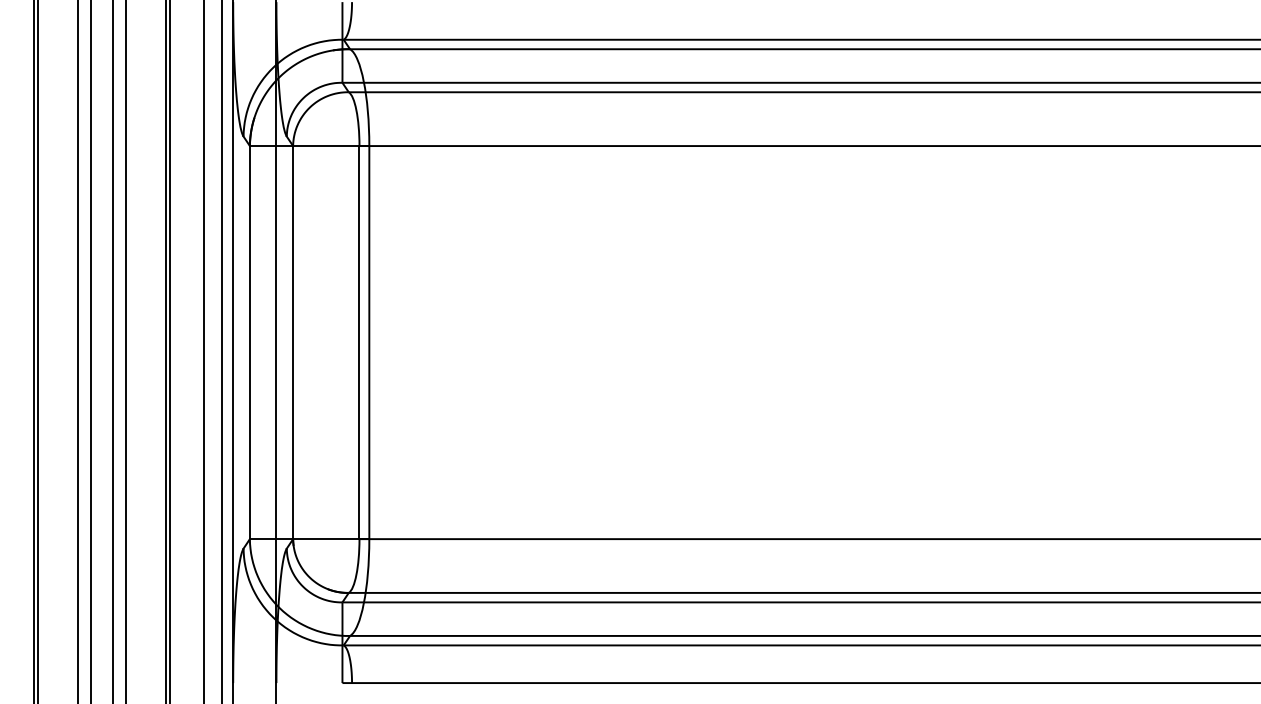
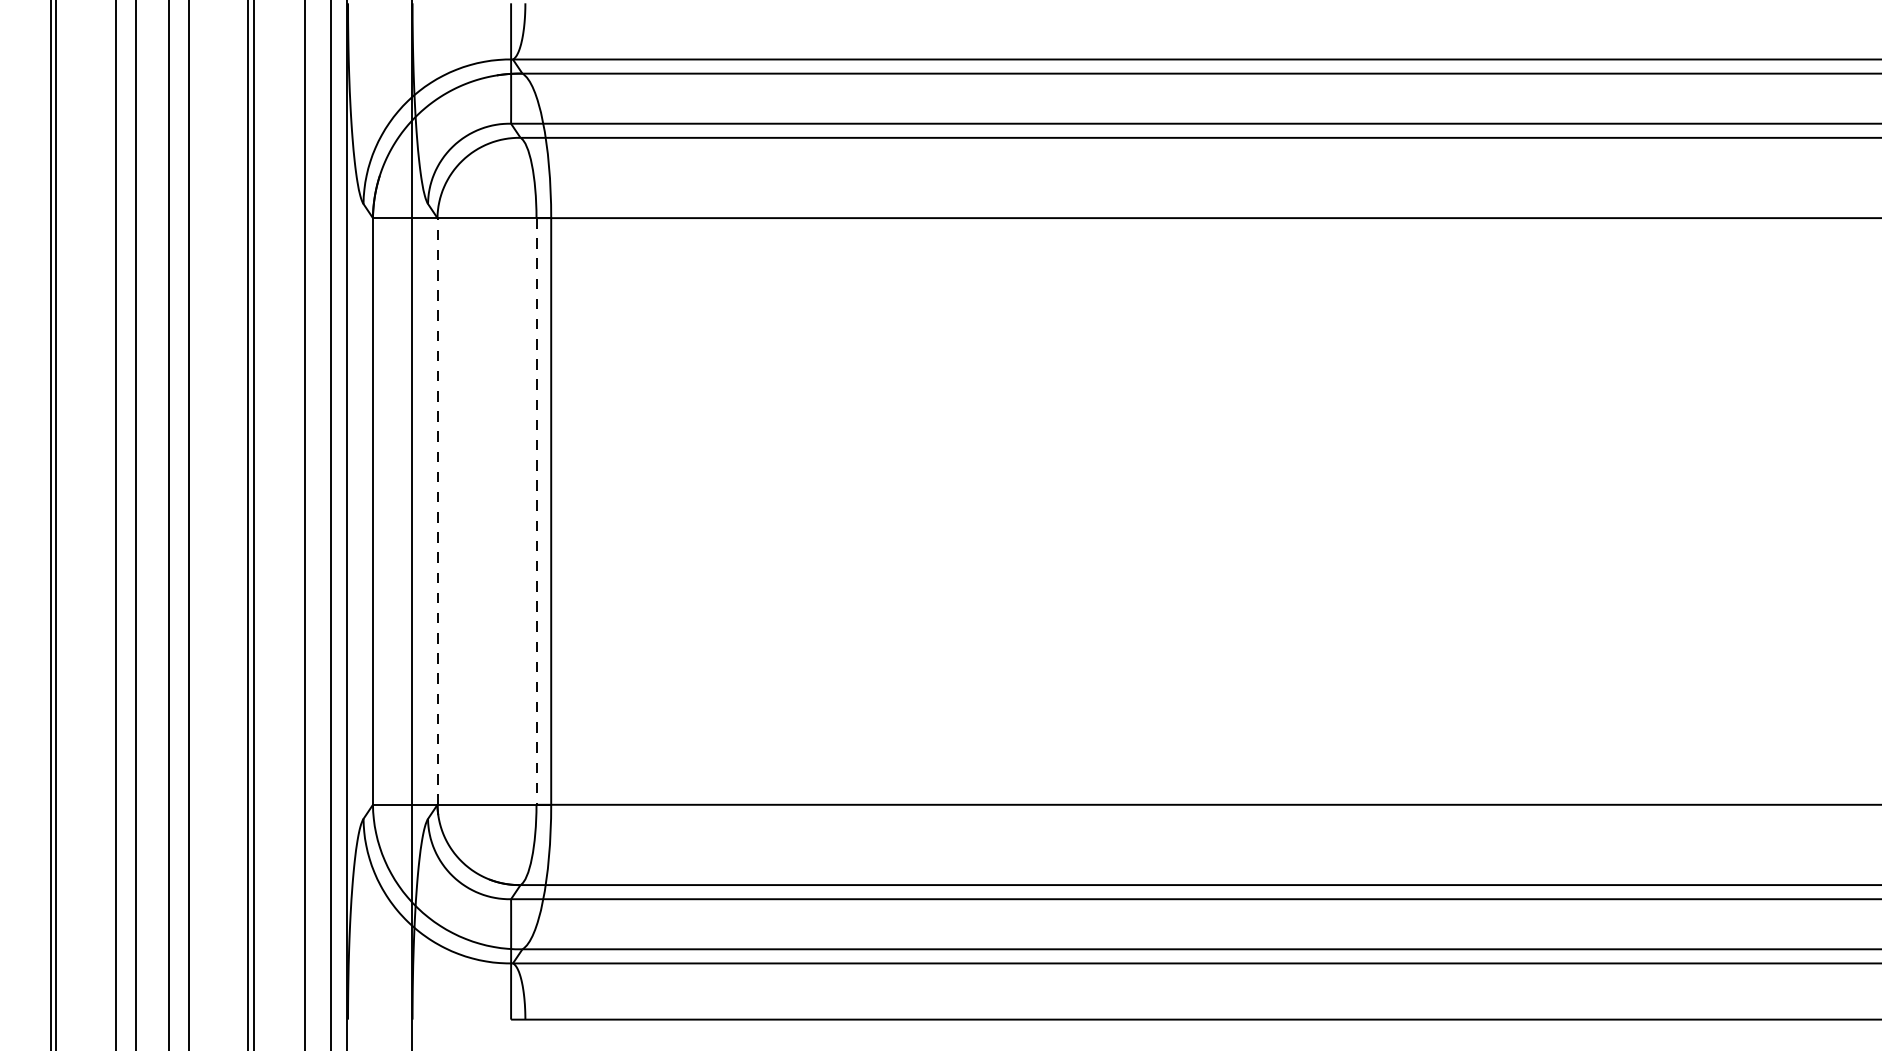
line: (293, 342) -> (438, 511), solid -> dashed
line: (359, 342) -> (536, 511), solid -> dashed

